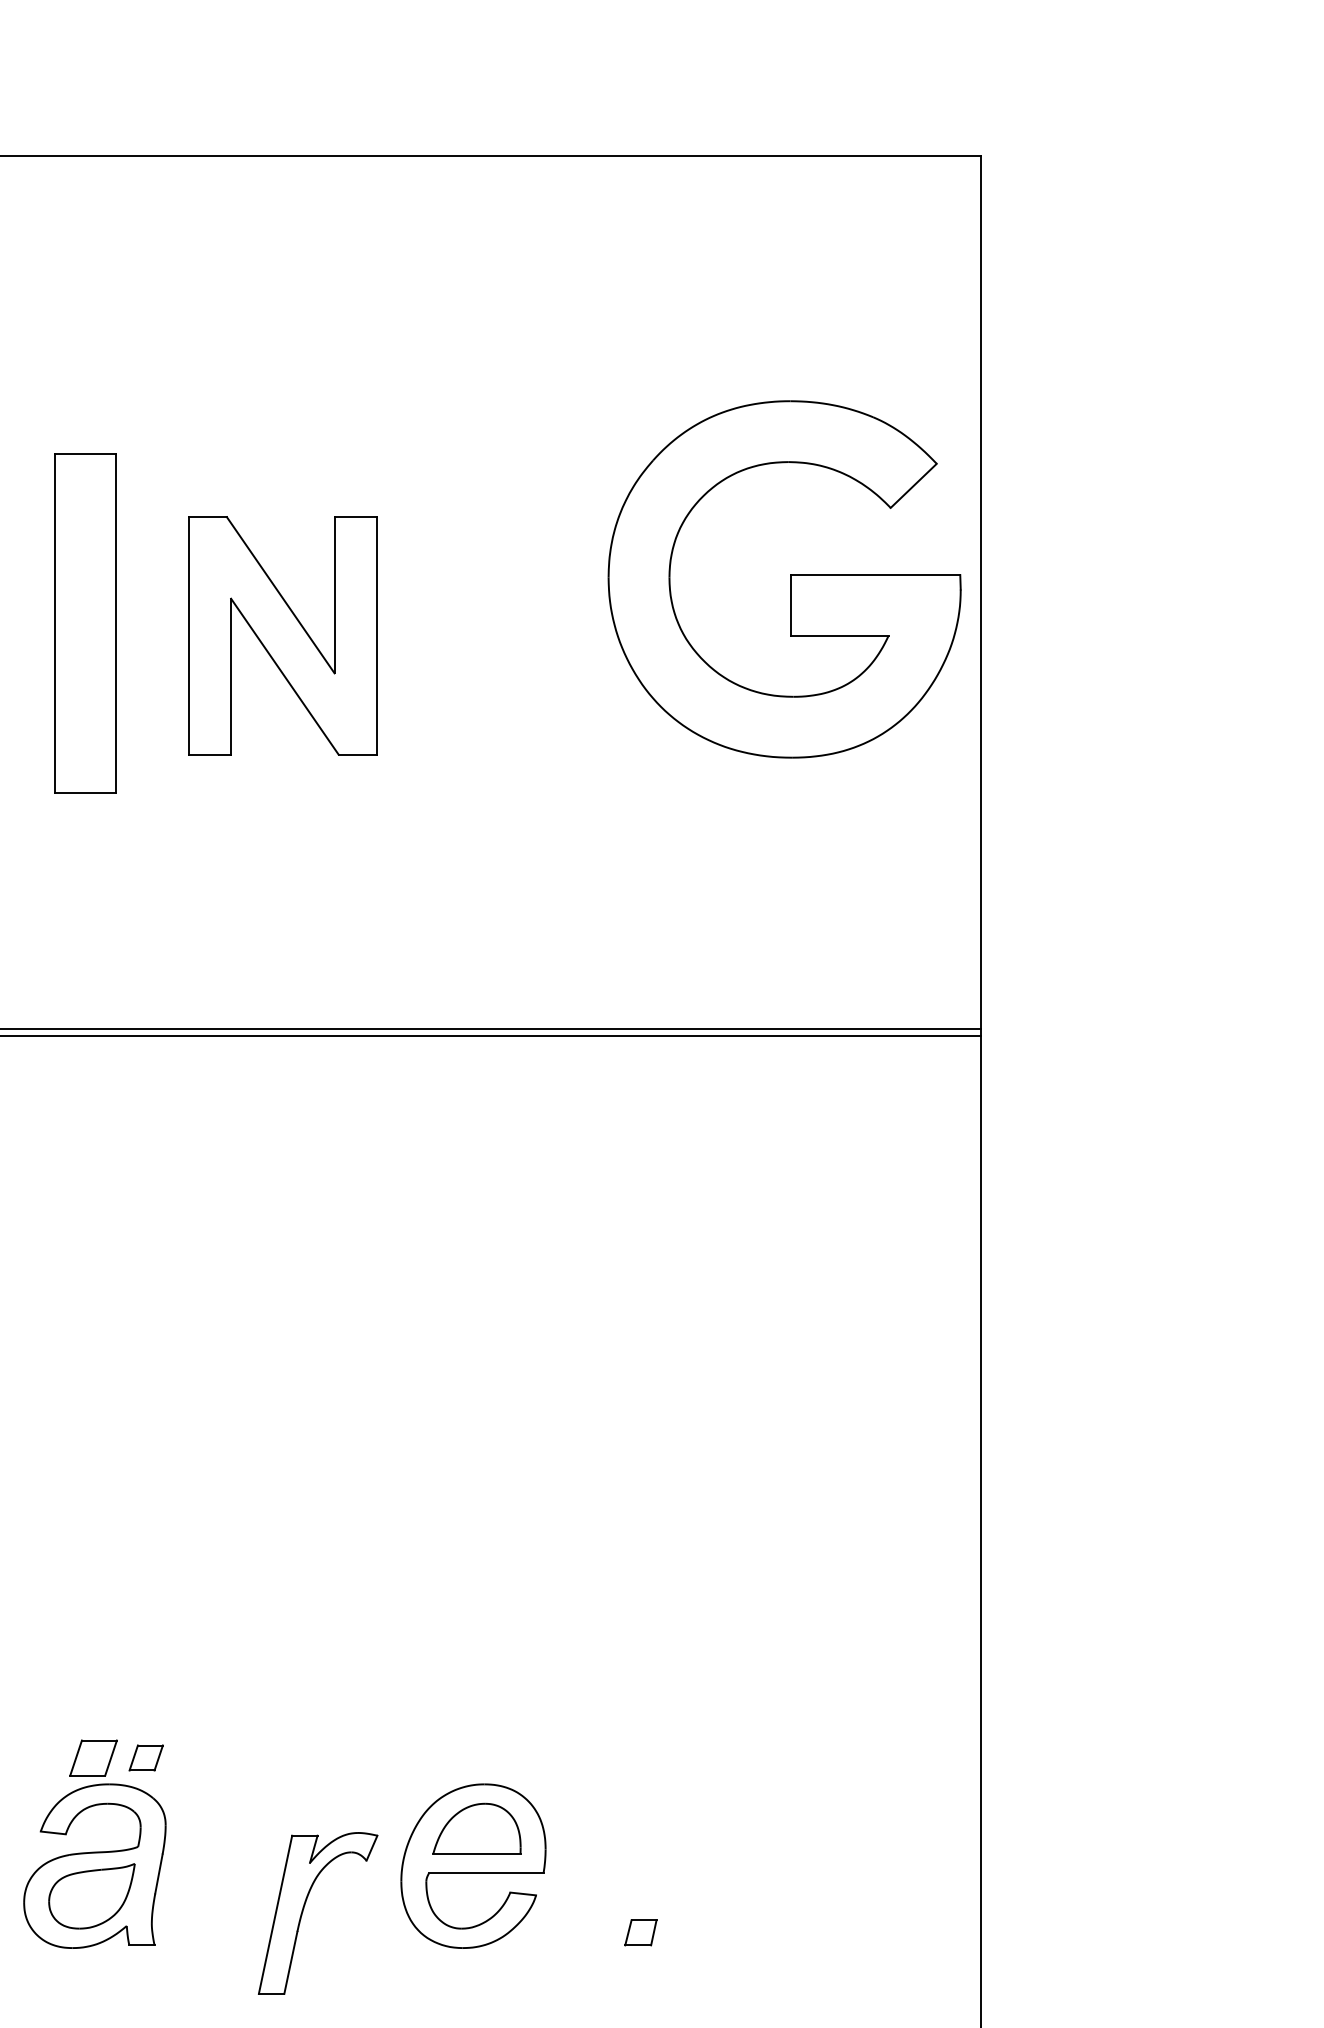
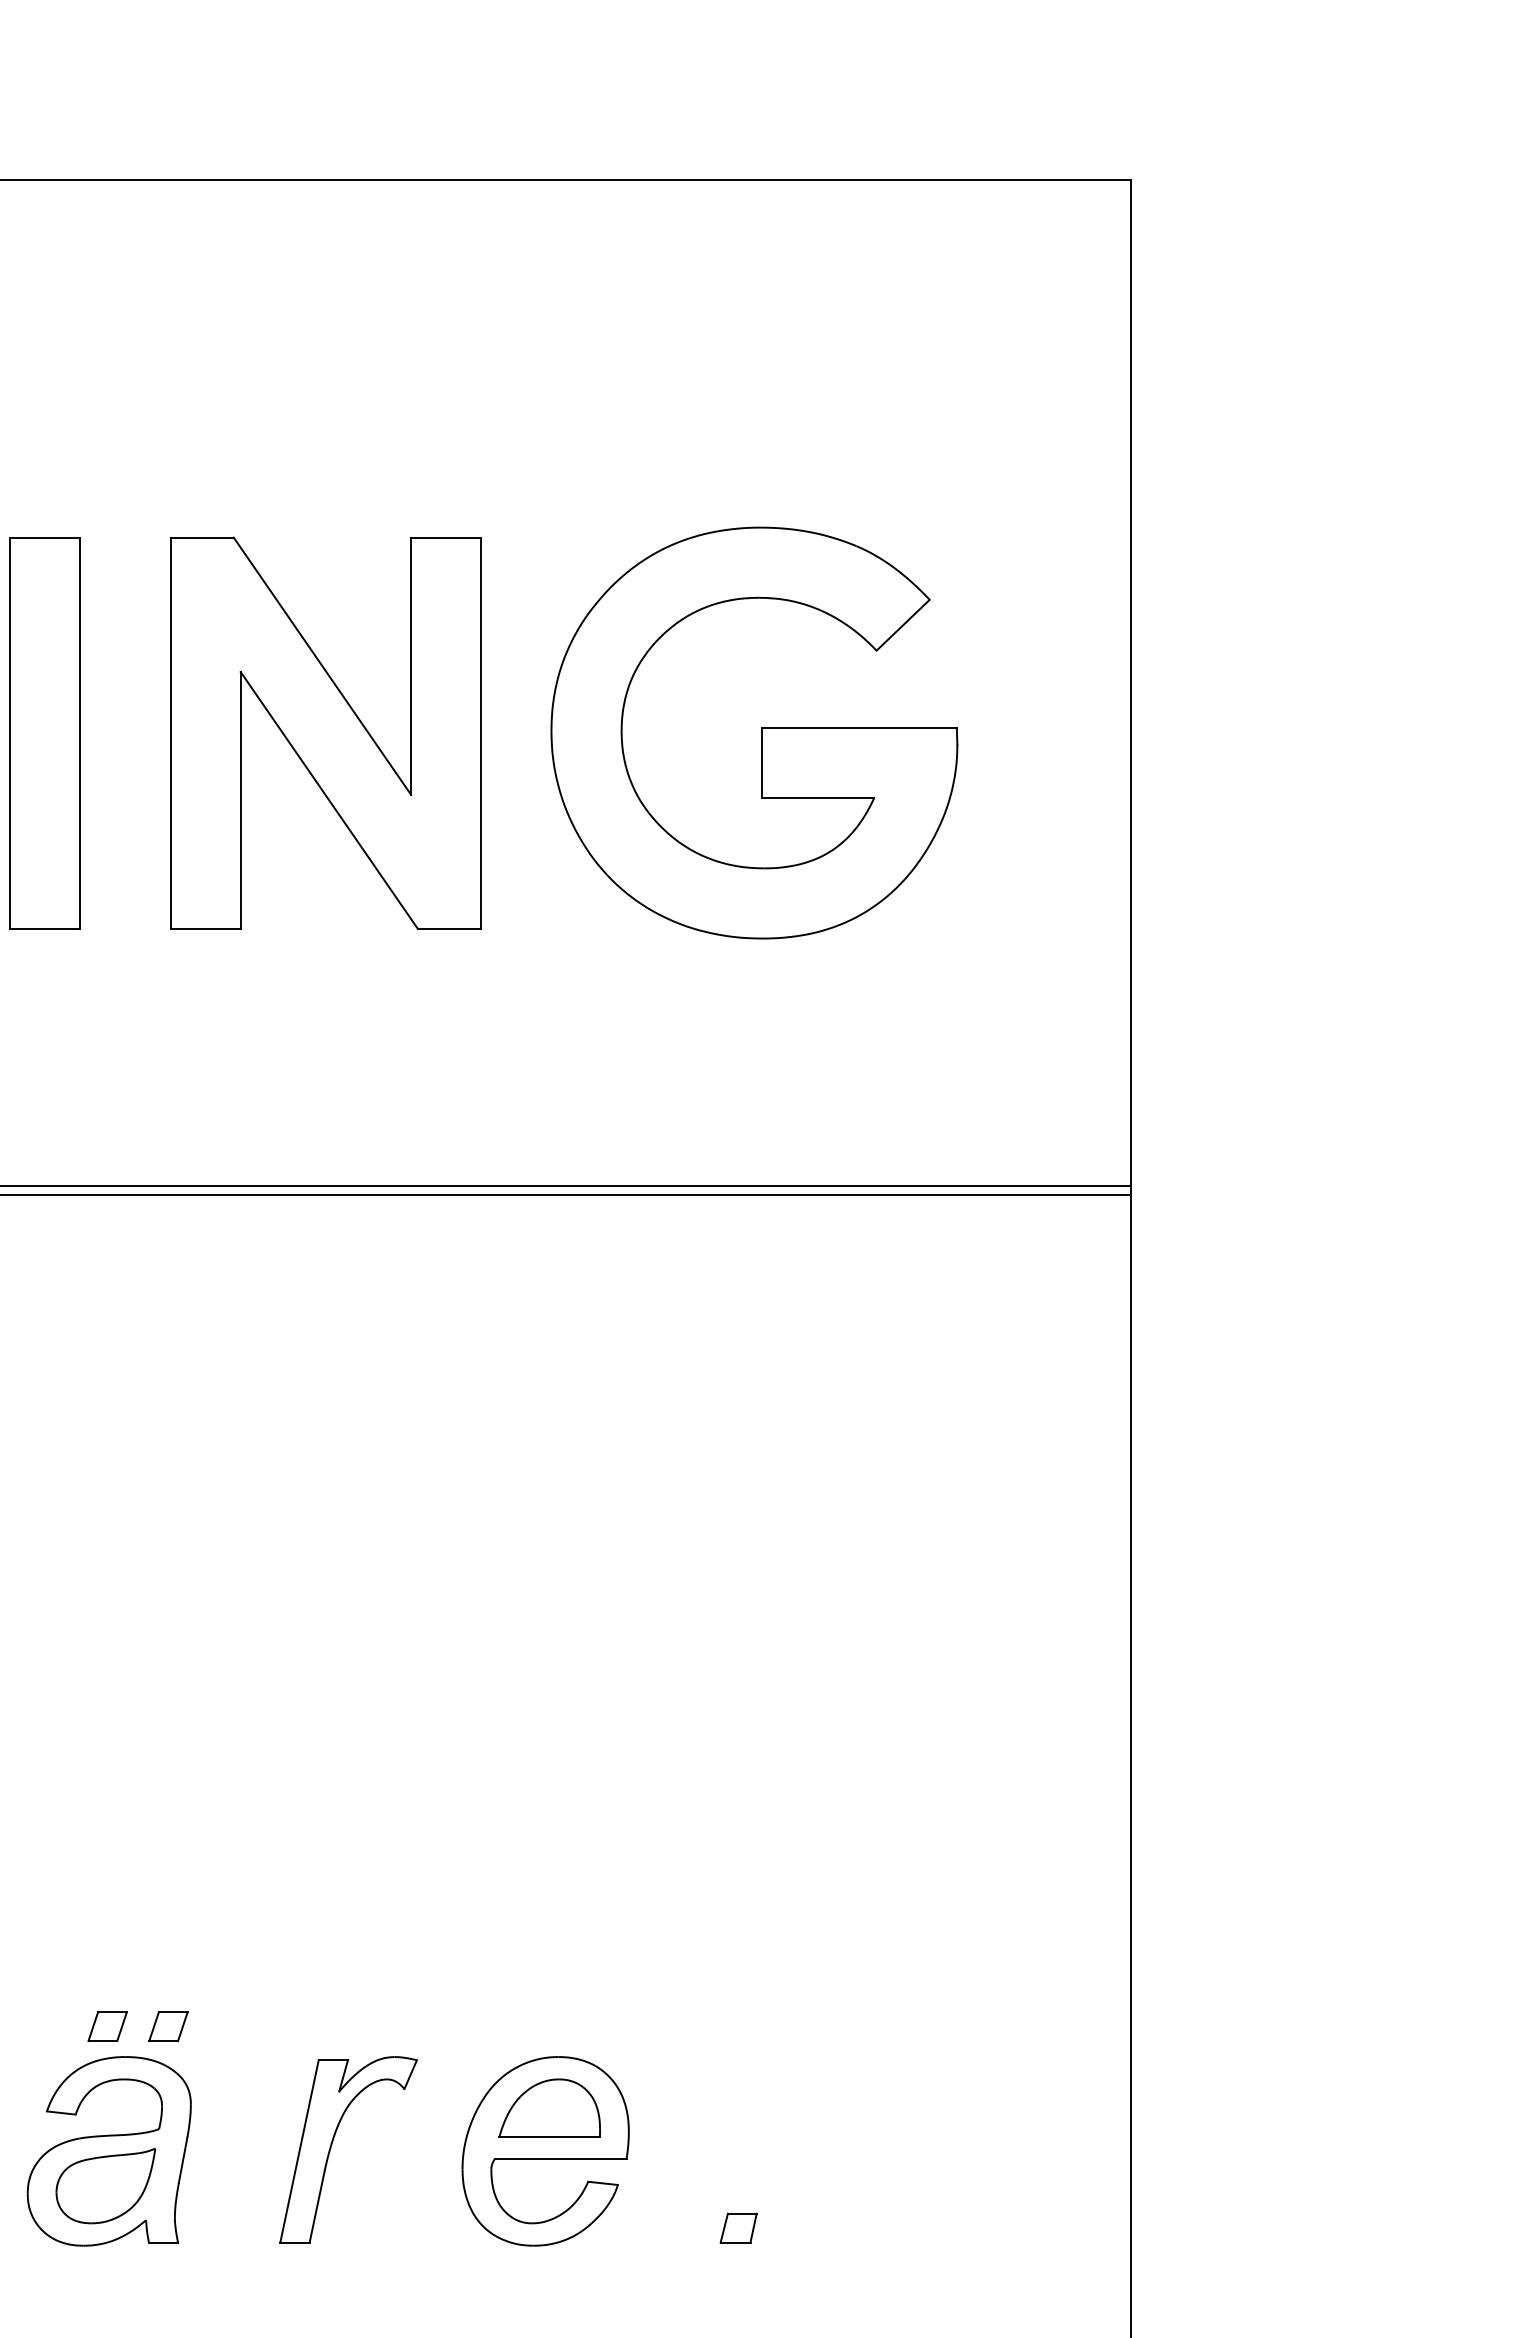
part: (790, 578) -> (761, 732), moved
part: (84, 624) -> (44, 733), moved
part: (282, 635) -> (325, 732), size x1.43
part: (93, 1757) -> (107, 2026), size x0.71
part: (304, 1909) -> (332, 2145), moved

